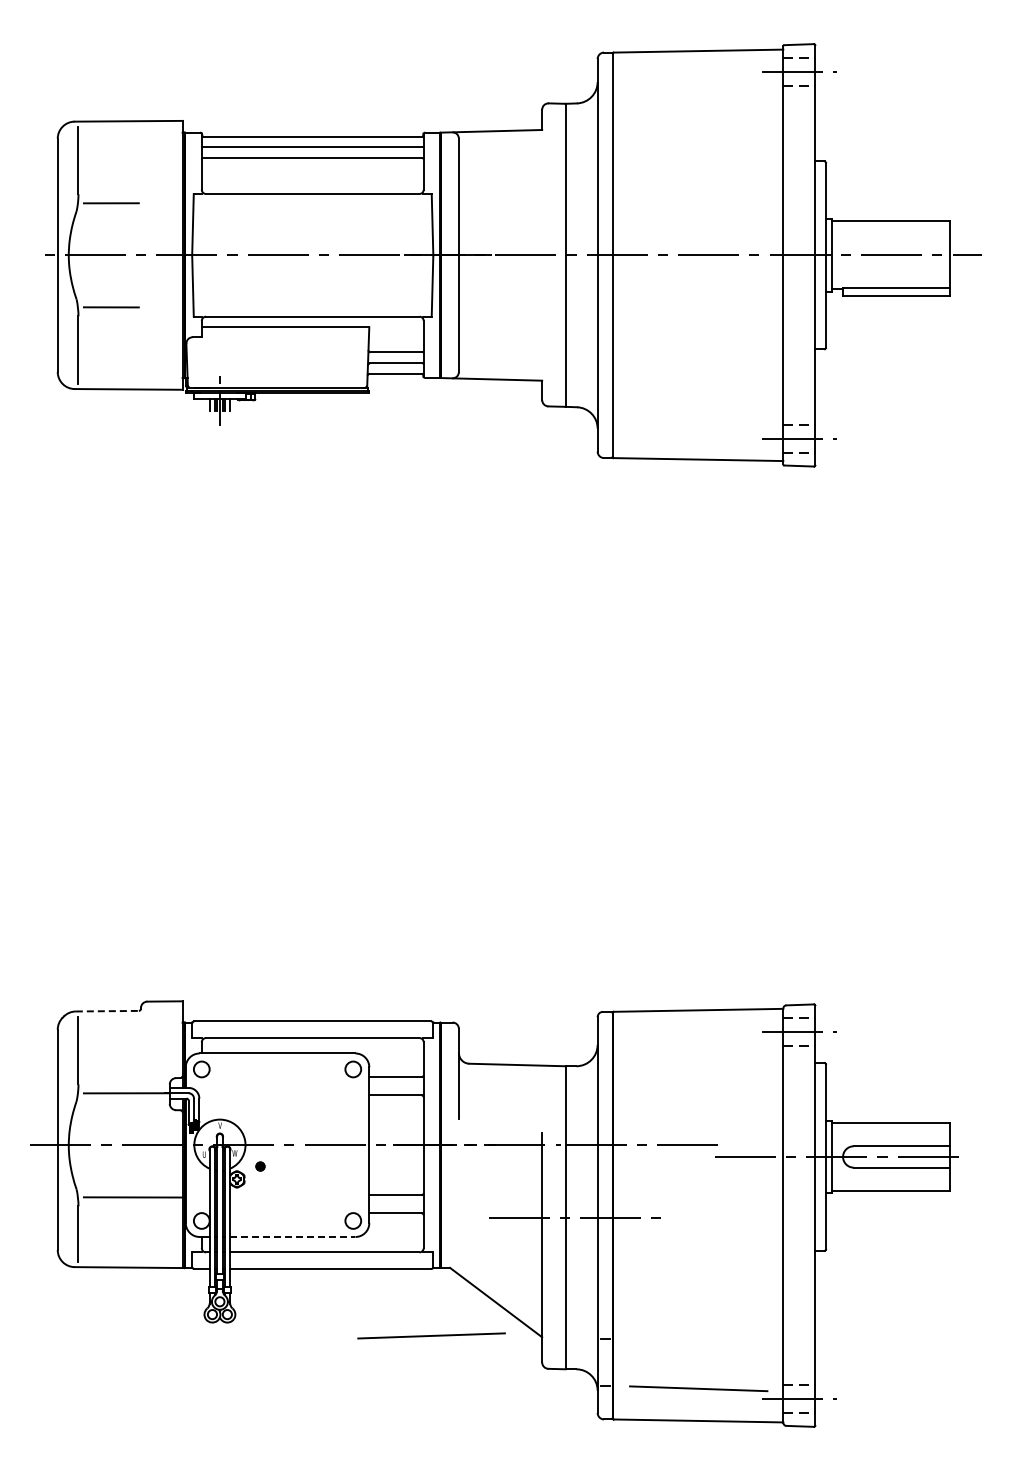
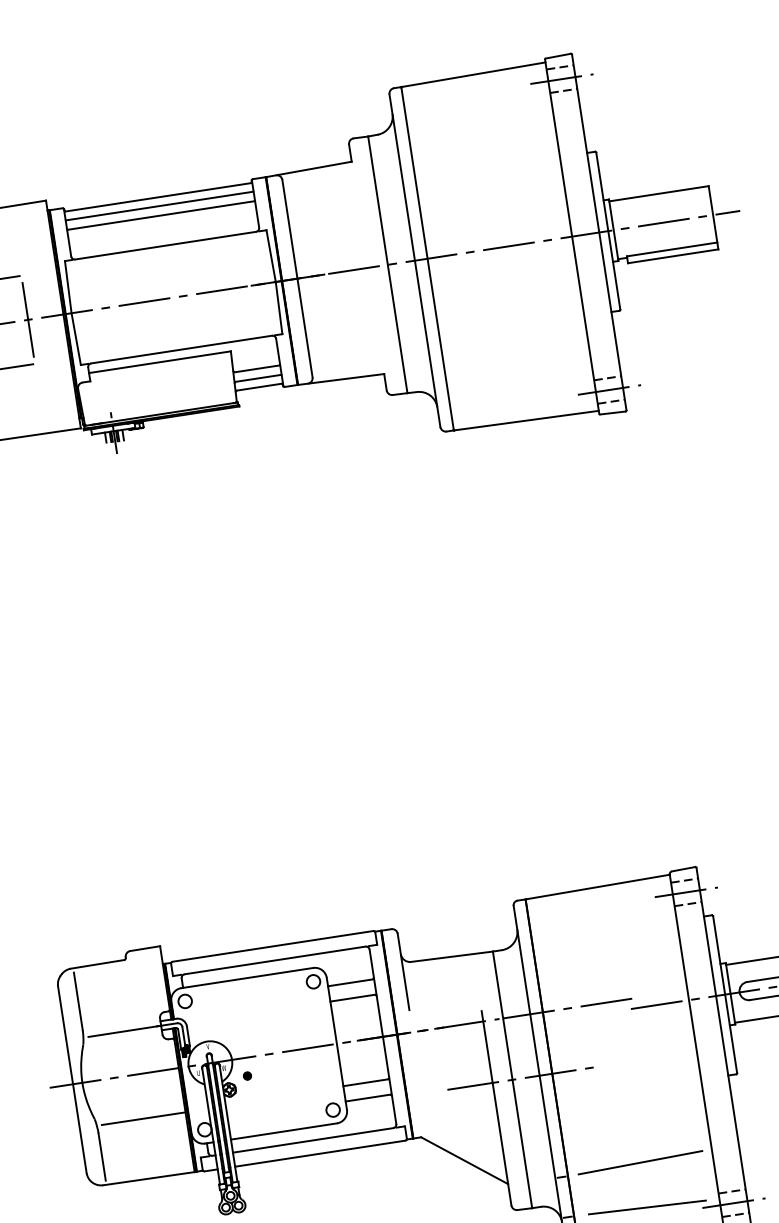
line: (140, 254) -> (27, 319), added
line: (107, 1011) -> (97, 964), dashed -> solid
line: (292, 1236) -> (283, 1131), dashed -> solid
line: (431, 1335) -> (640, 1162), moved

